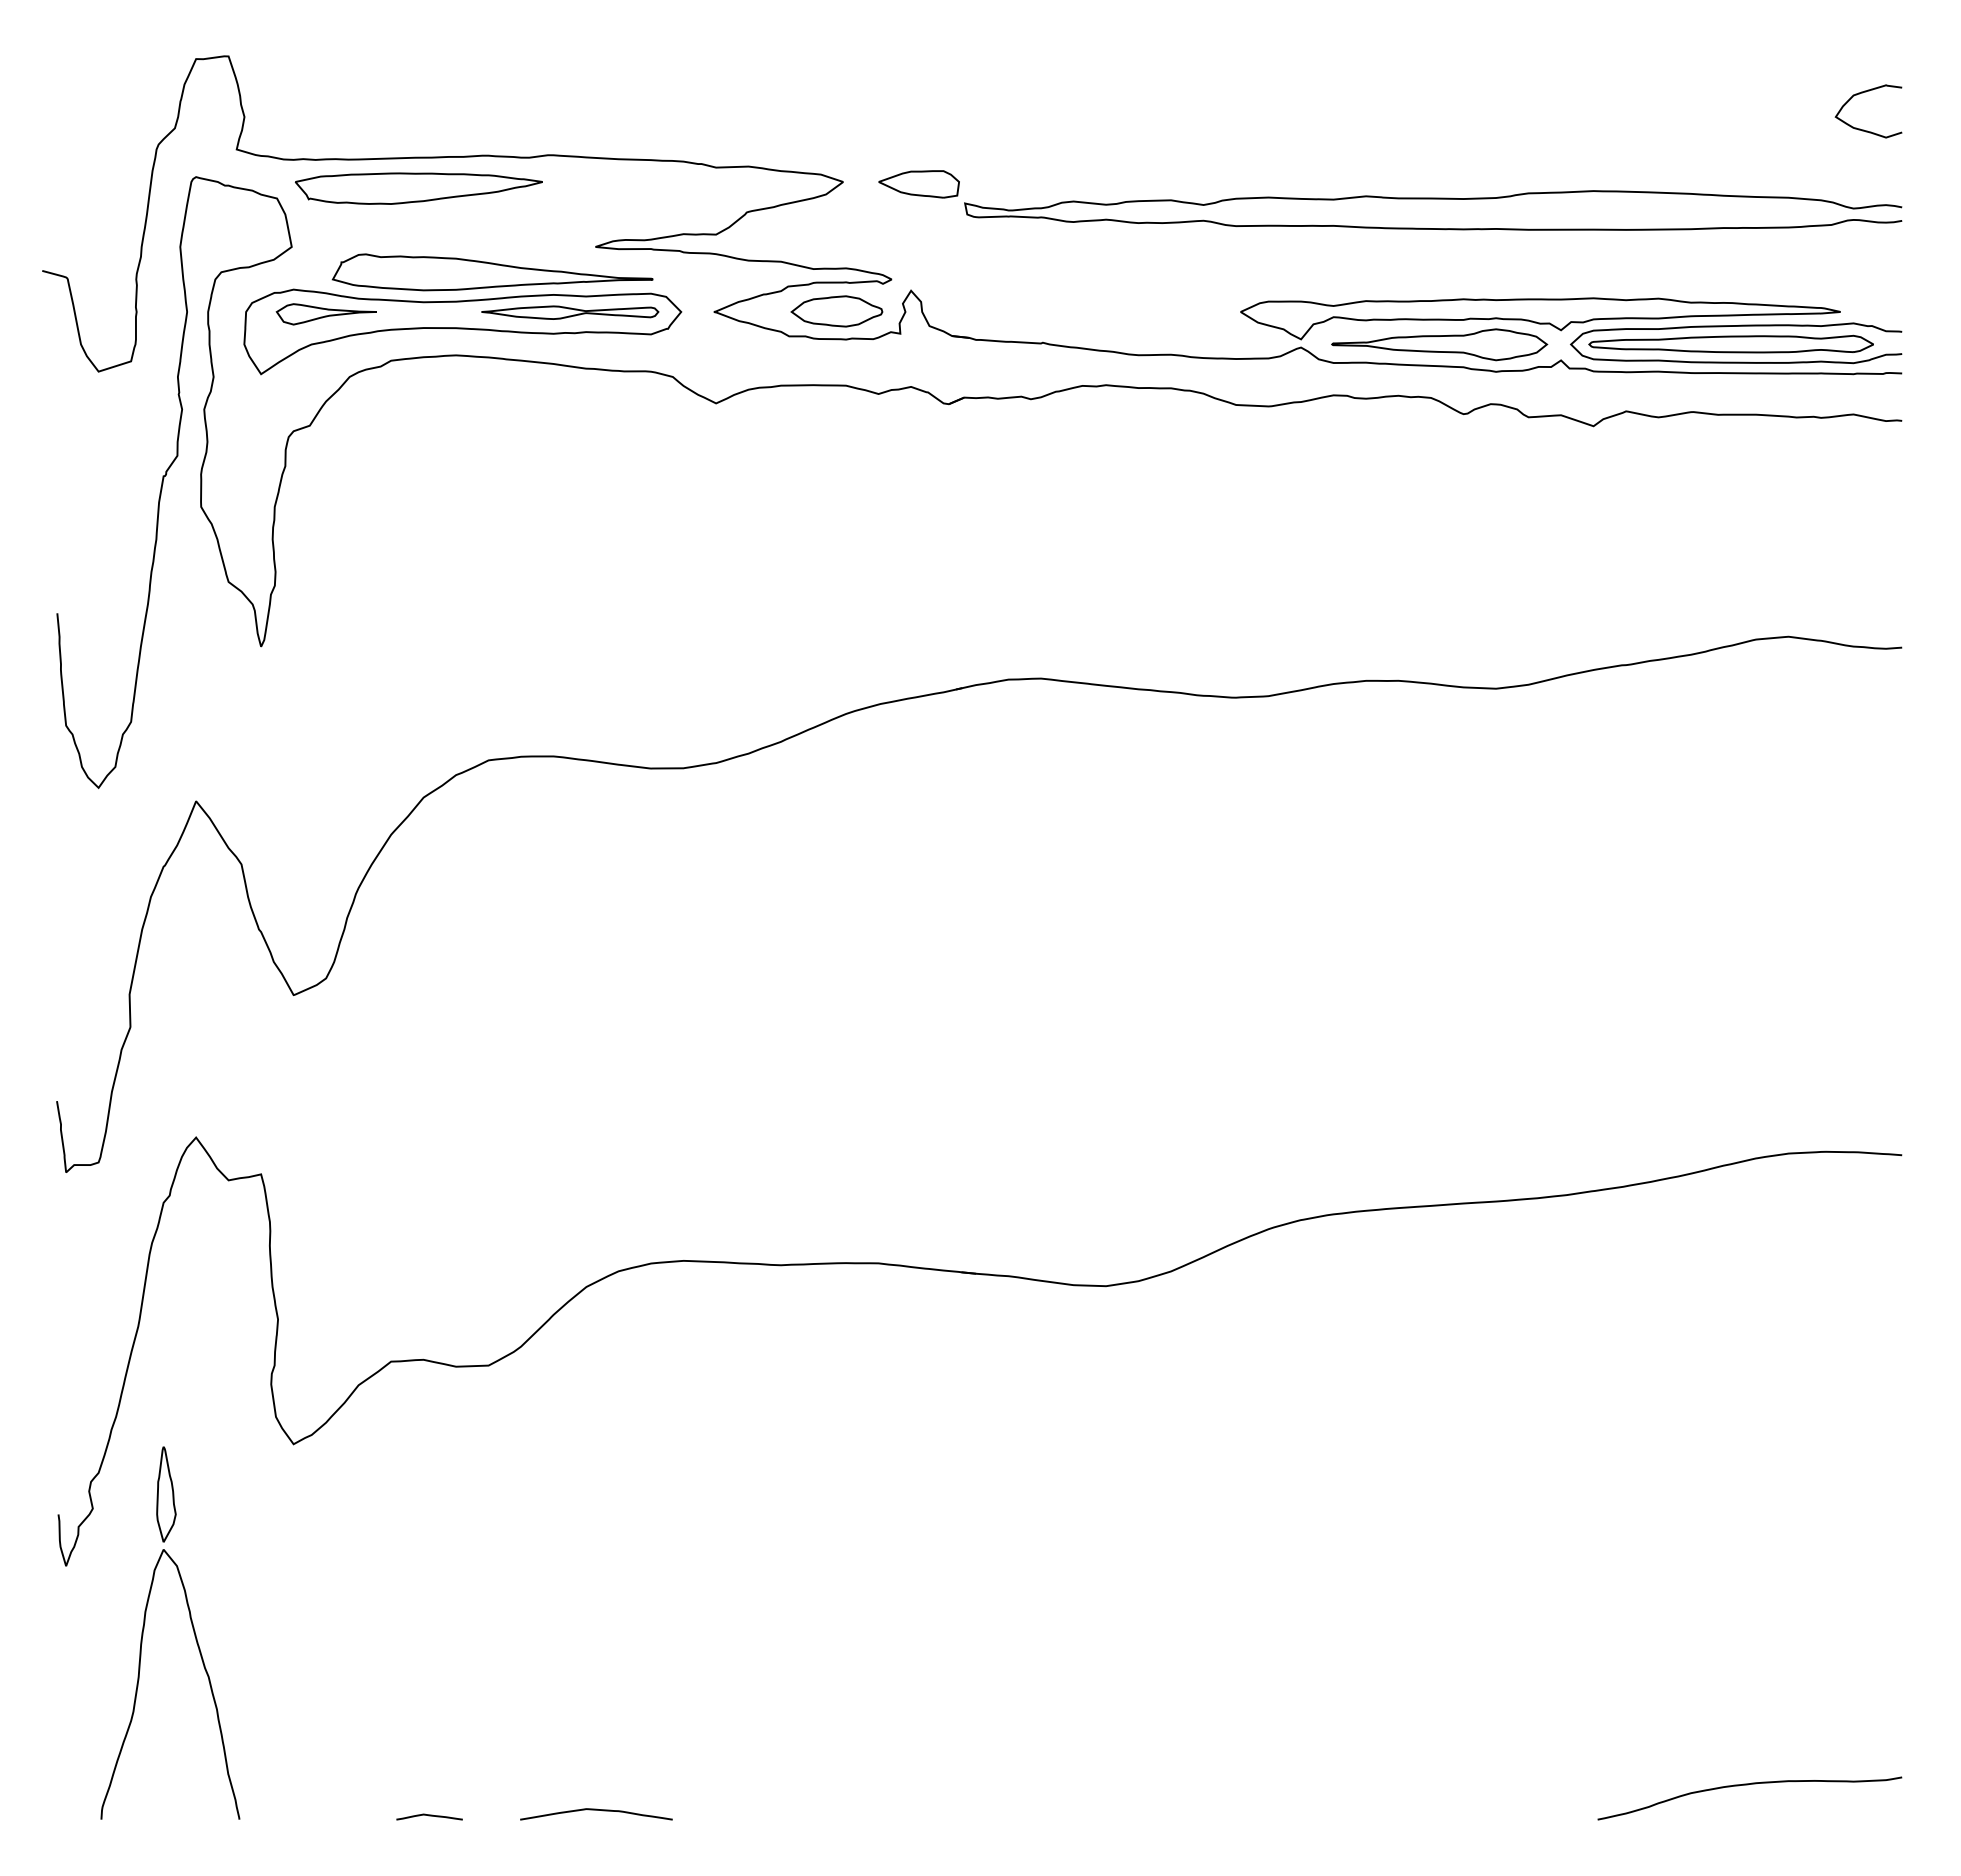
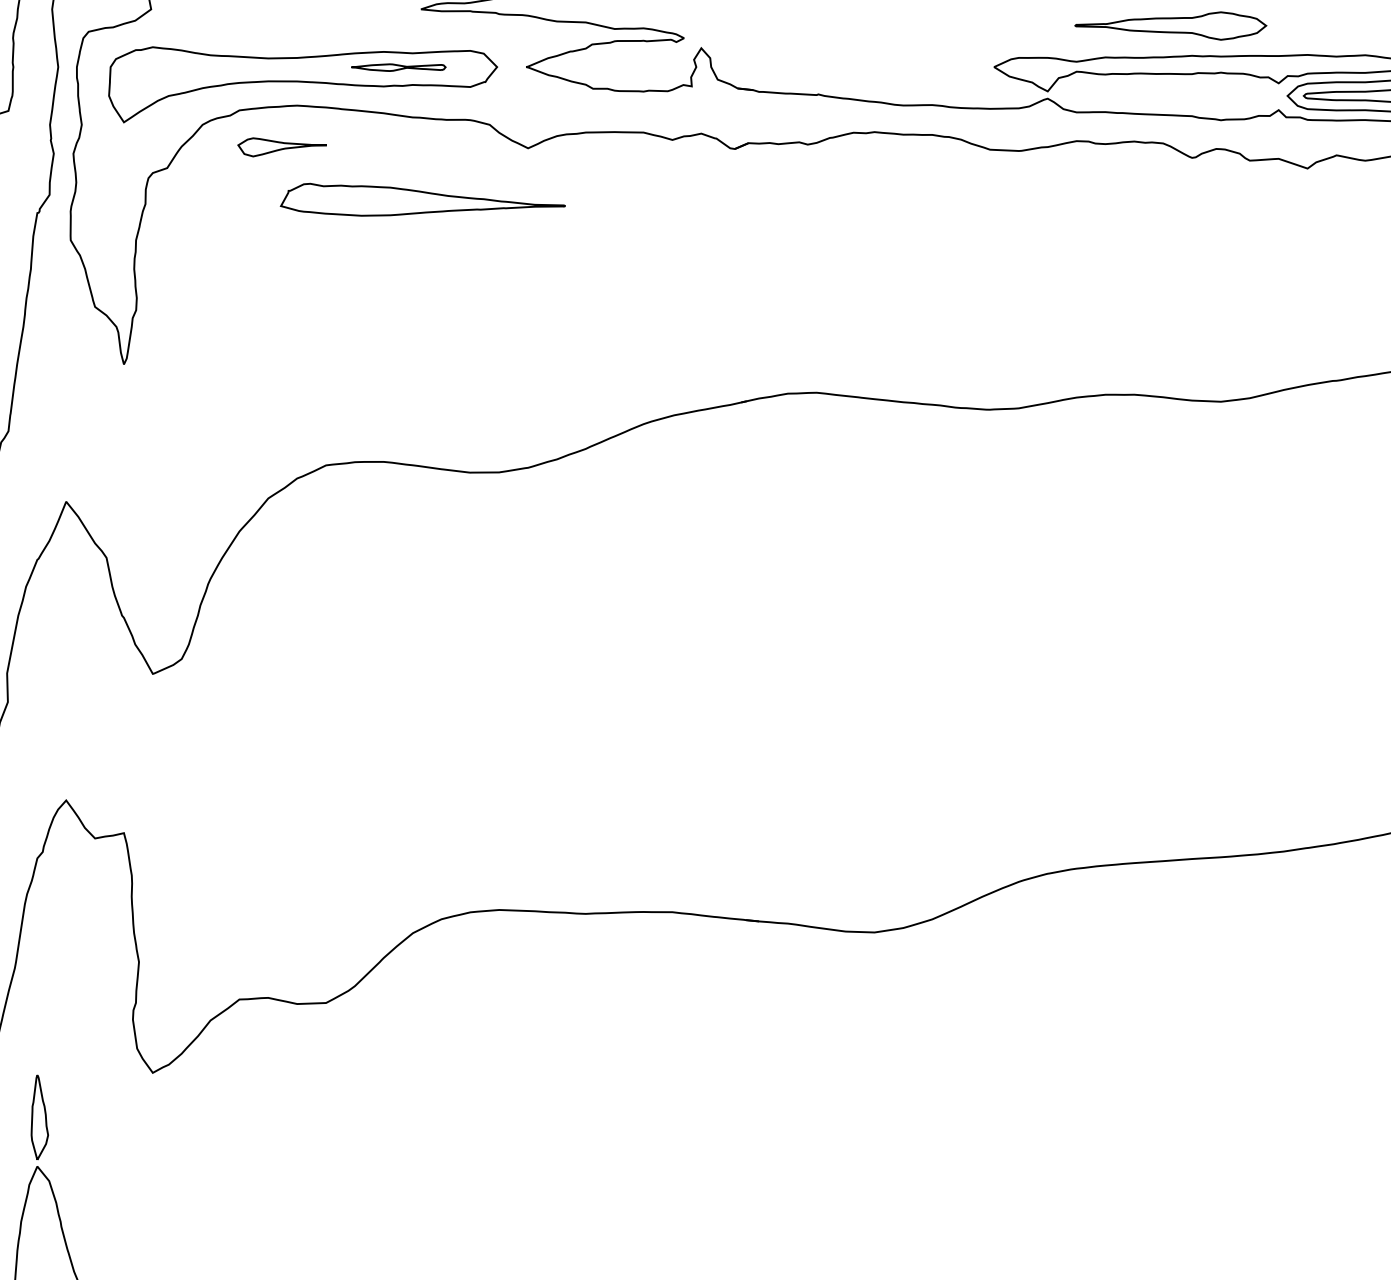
part: (492, 272) -> (422, 199), moved
part: (836, 311) -> (635, 66), removed
part: (570, 312) -> (398, 67), size x0.6
part: (325, 314) -> (281, 147), moved
part: (1439, 344) -> (1170, 25), moved

